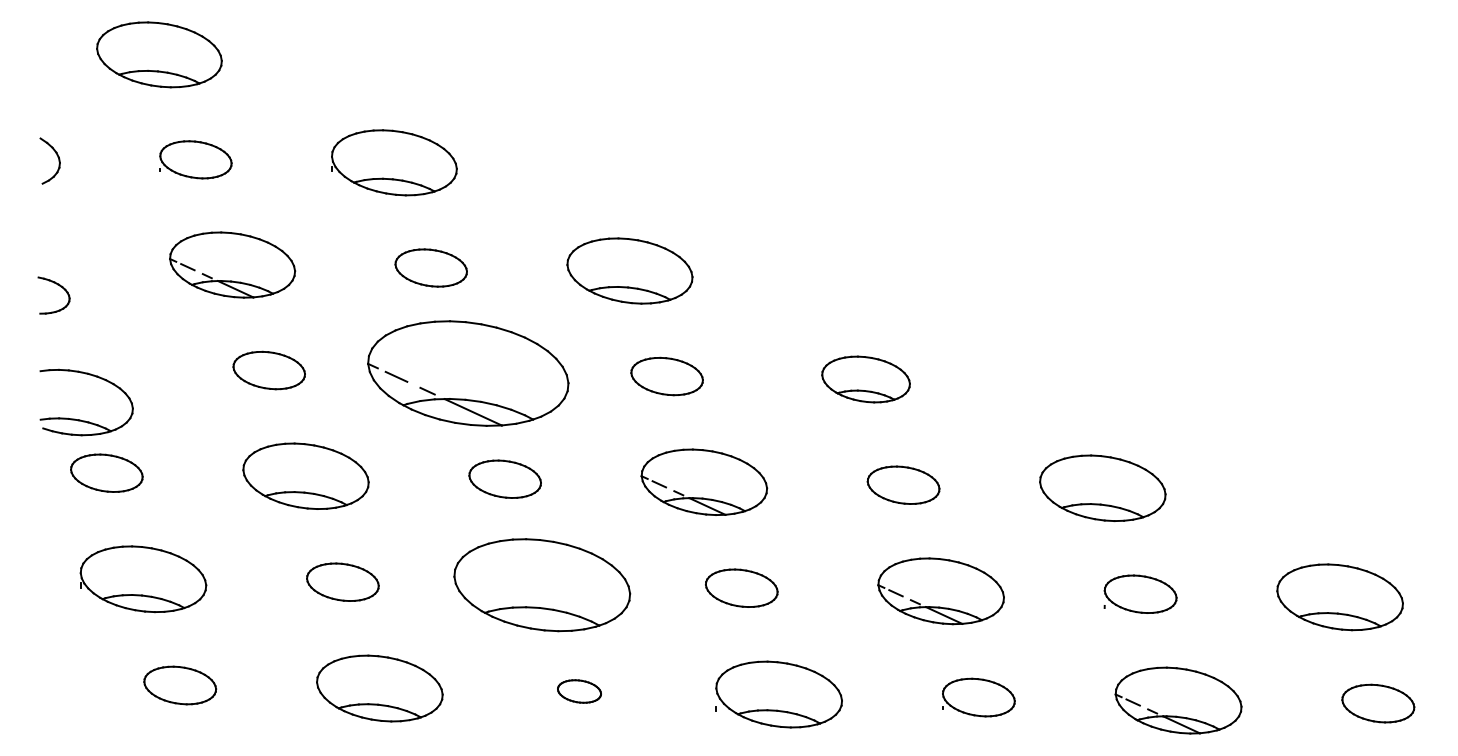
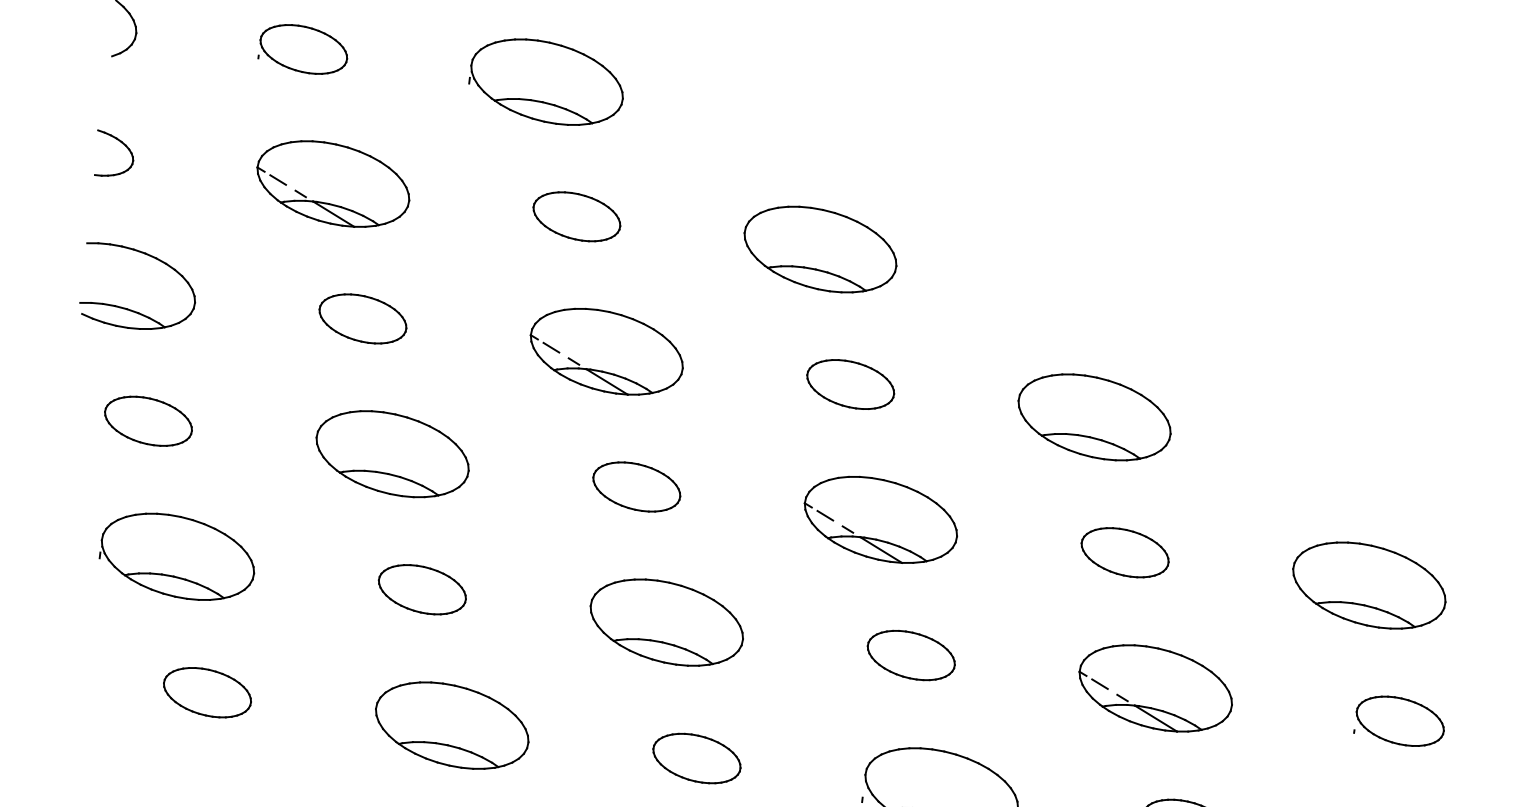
part: (60, 287) -> (123, 145), moved
part: (467, 373) -> (605, 351), size x0.62
part: (865, 379) -> (1093, 417), size x1.43
part: (80, 419) -> (129, 308), moved
part: (542, 585) -> (667, 622), size x0.71
part: (579, 691) -> (696, 758), size x1.67

